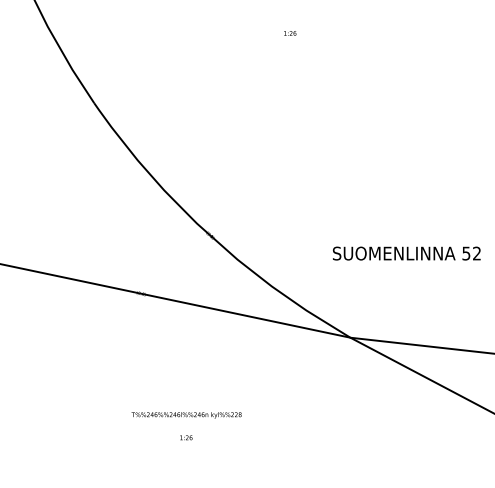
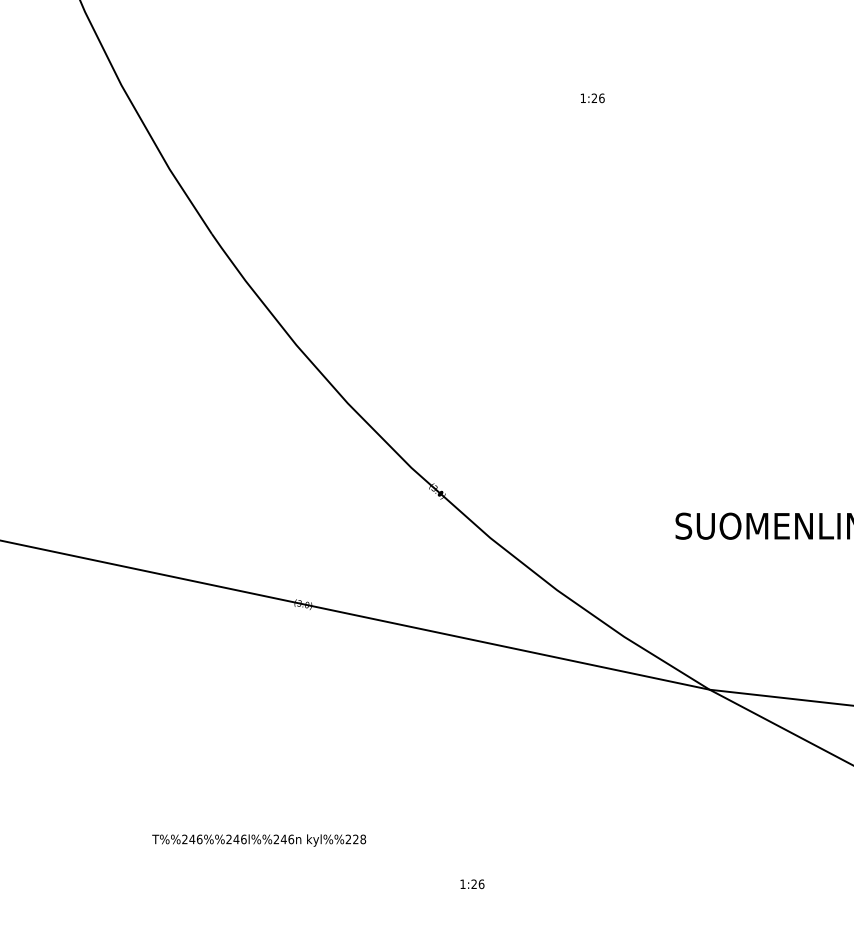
text: (186, 415) -> (258, 840), moved
text: (186, 437) -> (472, 883), moved

